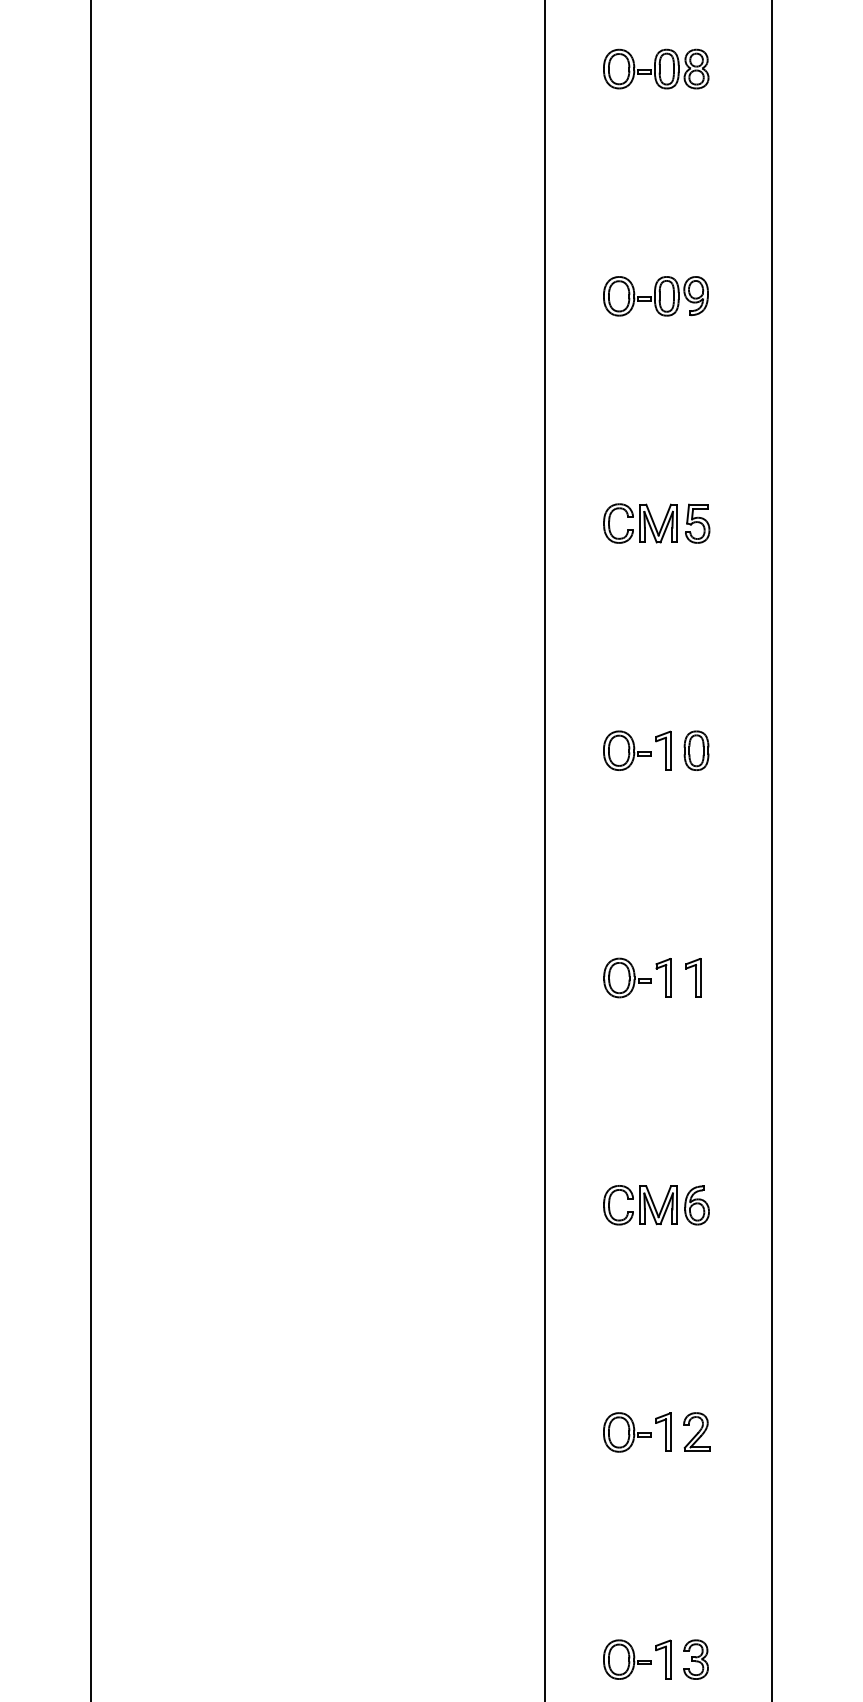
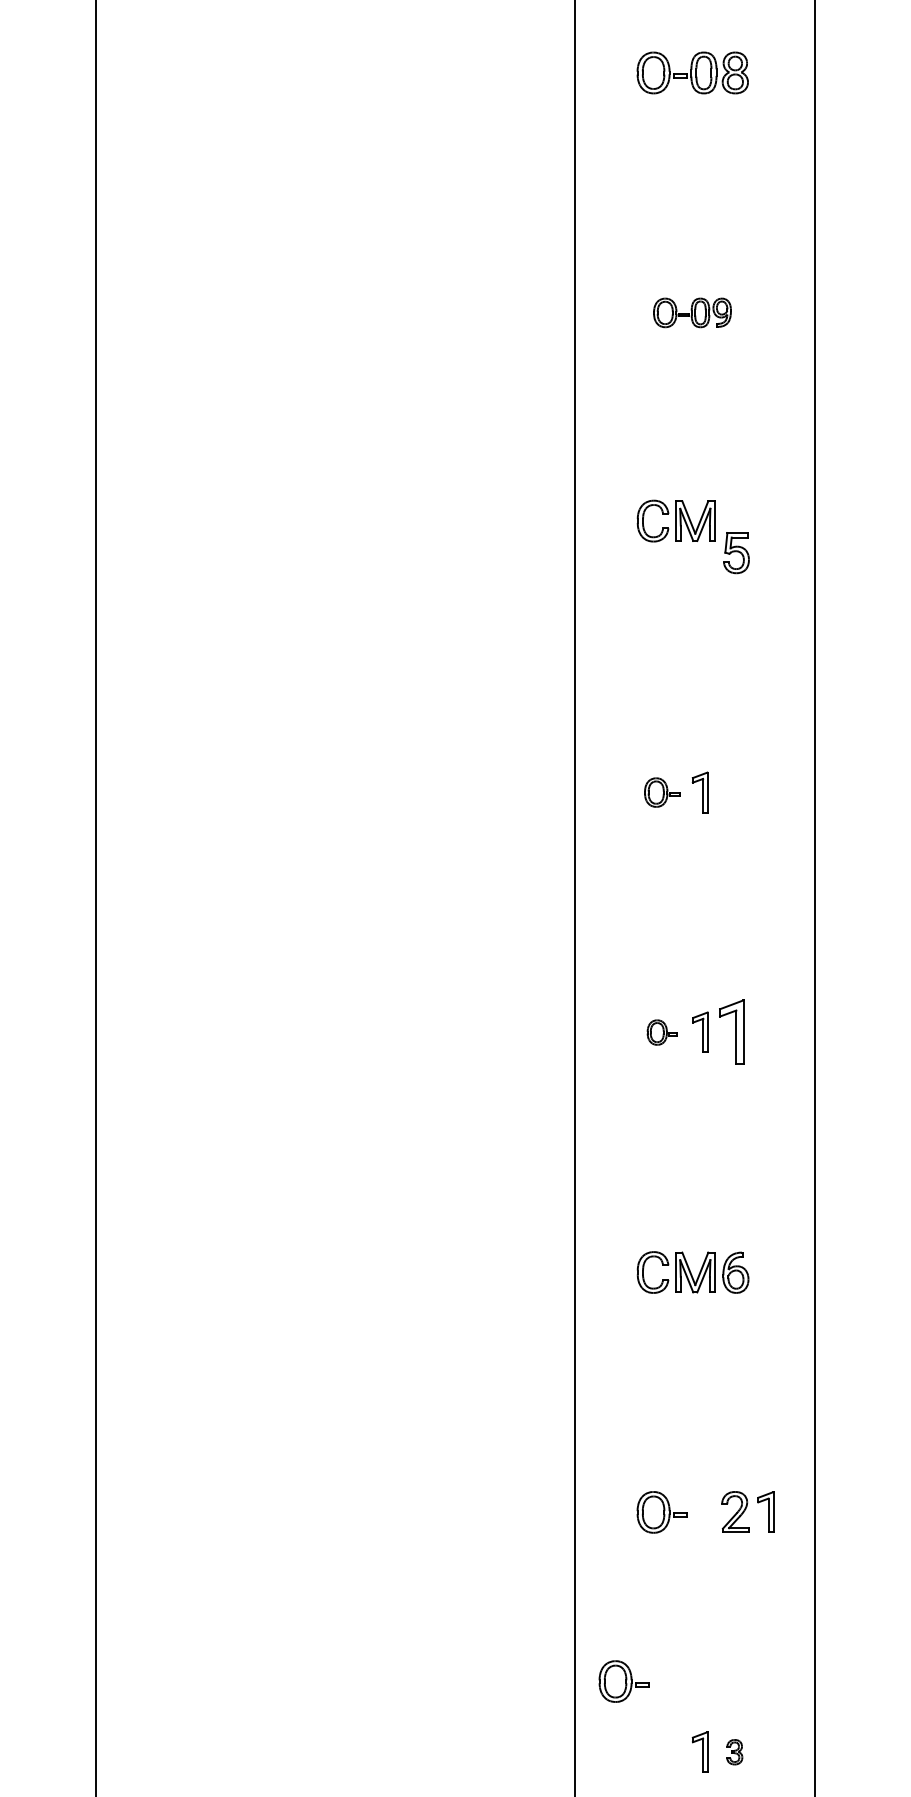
part: (655, 296) -> (691, 313), size x0.7
part: (640, 523) -> (676, 521), moved
part: (627, 750) -> (662, 792), size x0.7
part: (696, 750) -> (735, 792), removed
part: (627, 977) -> (662, 1032), size x0.6
part: (693, 977) -> (732, 1032), size x1.6
part: (663, 1431) -> (765, 1511), moved
part: (627, 1659) -> (624, 1681), moved
part: (695, 1659) -> (734, 1752), size x0.6

